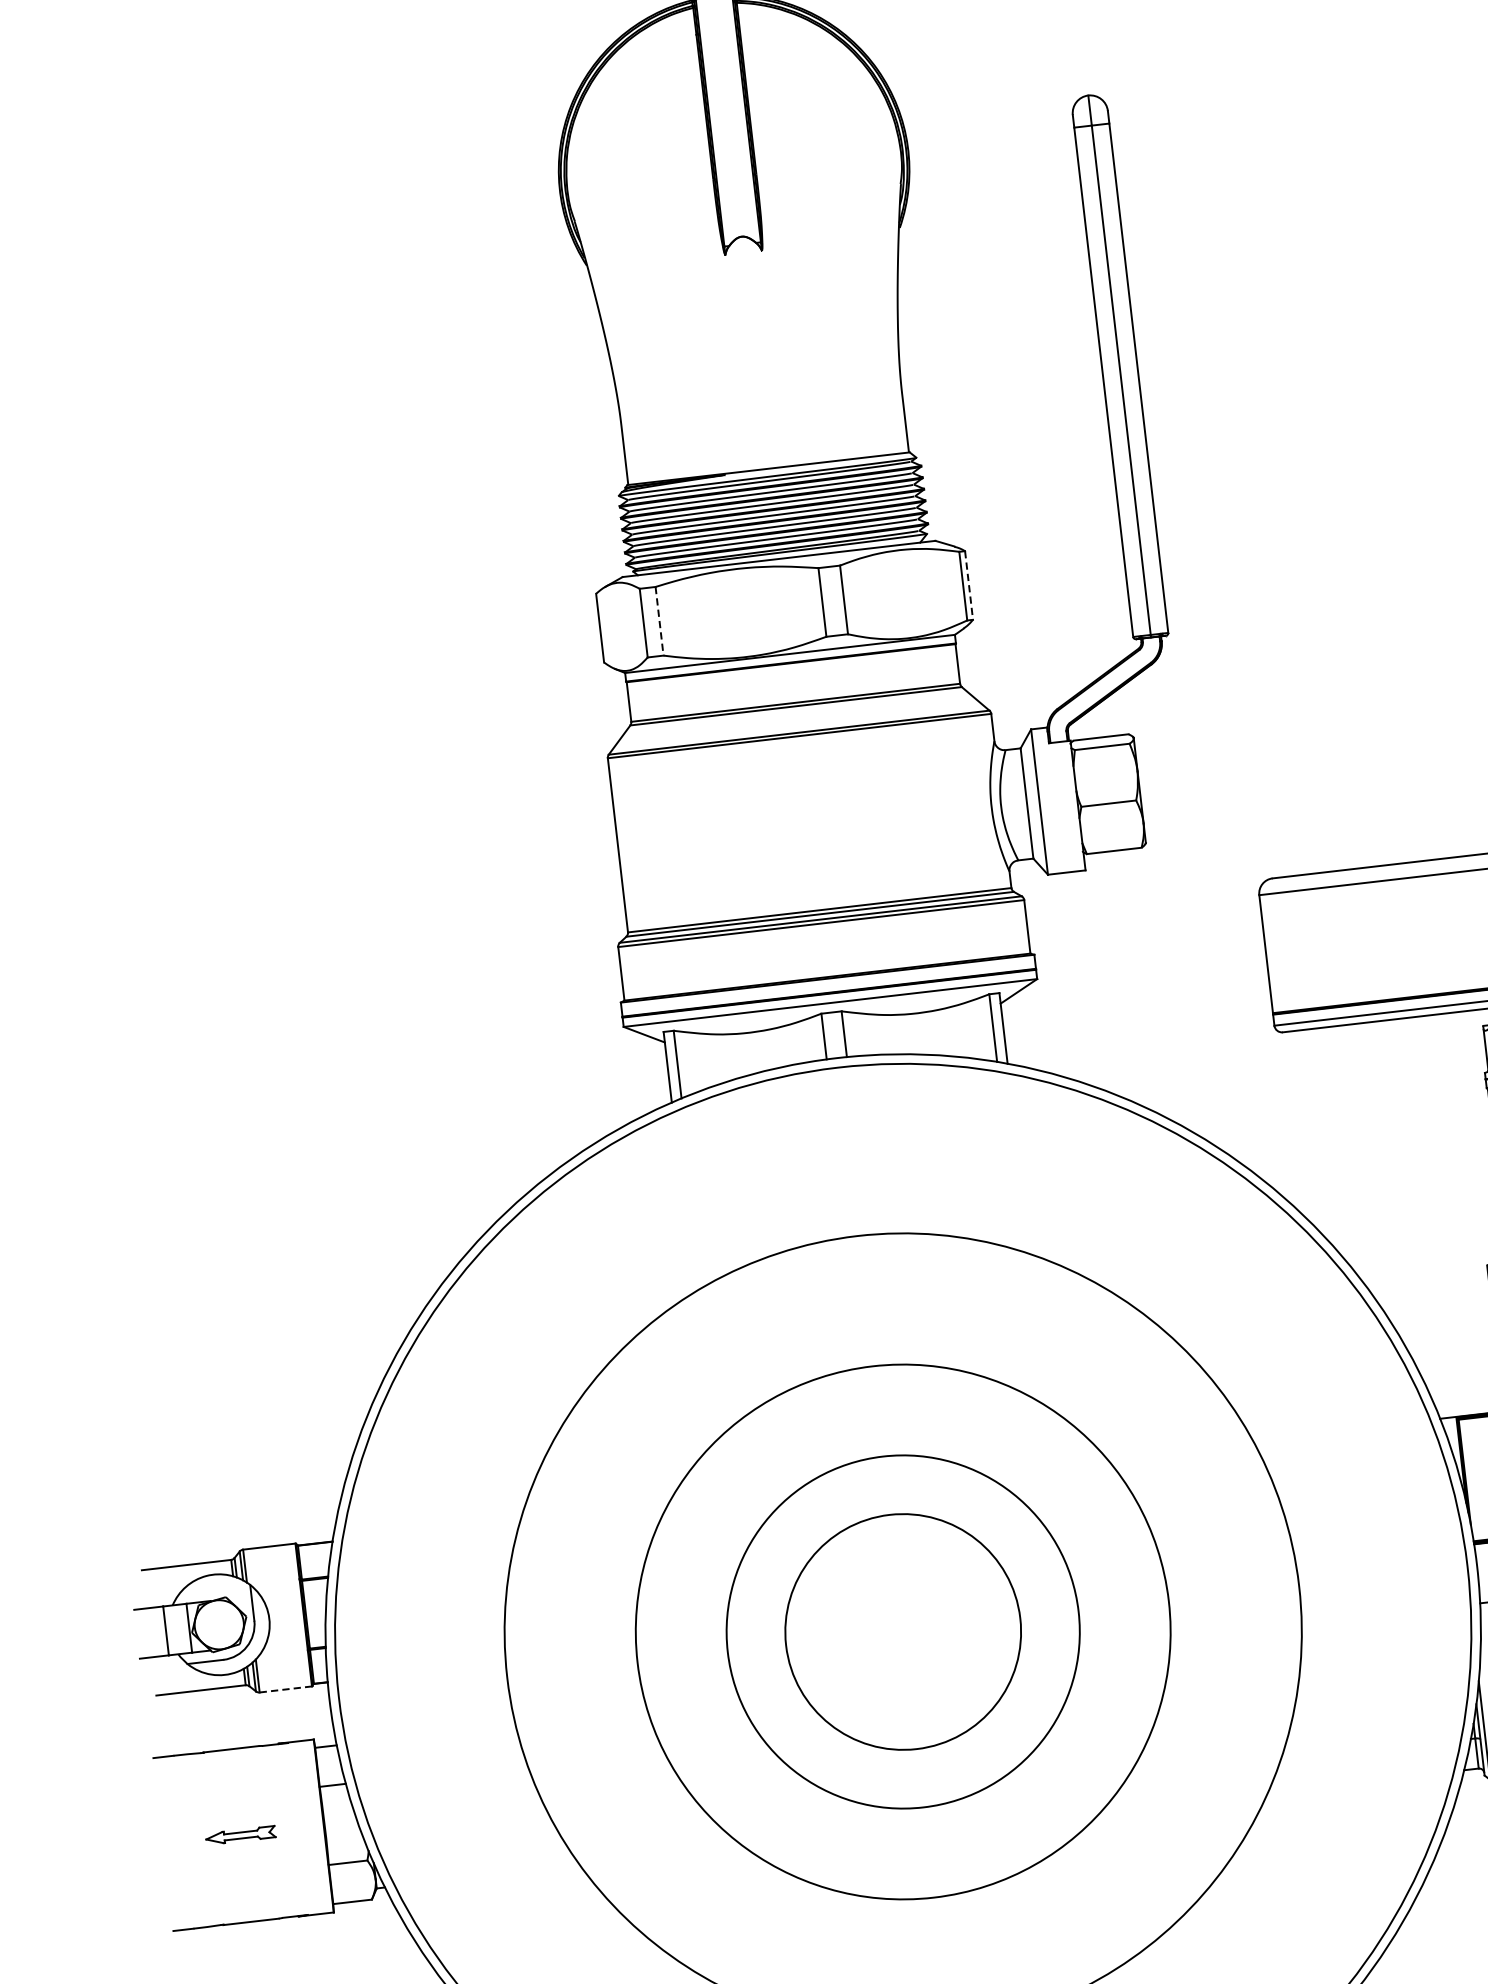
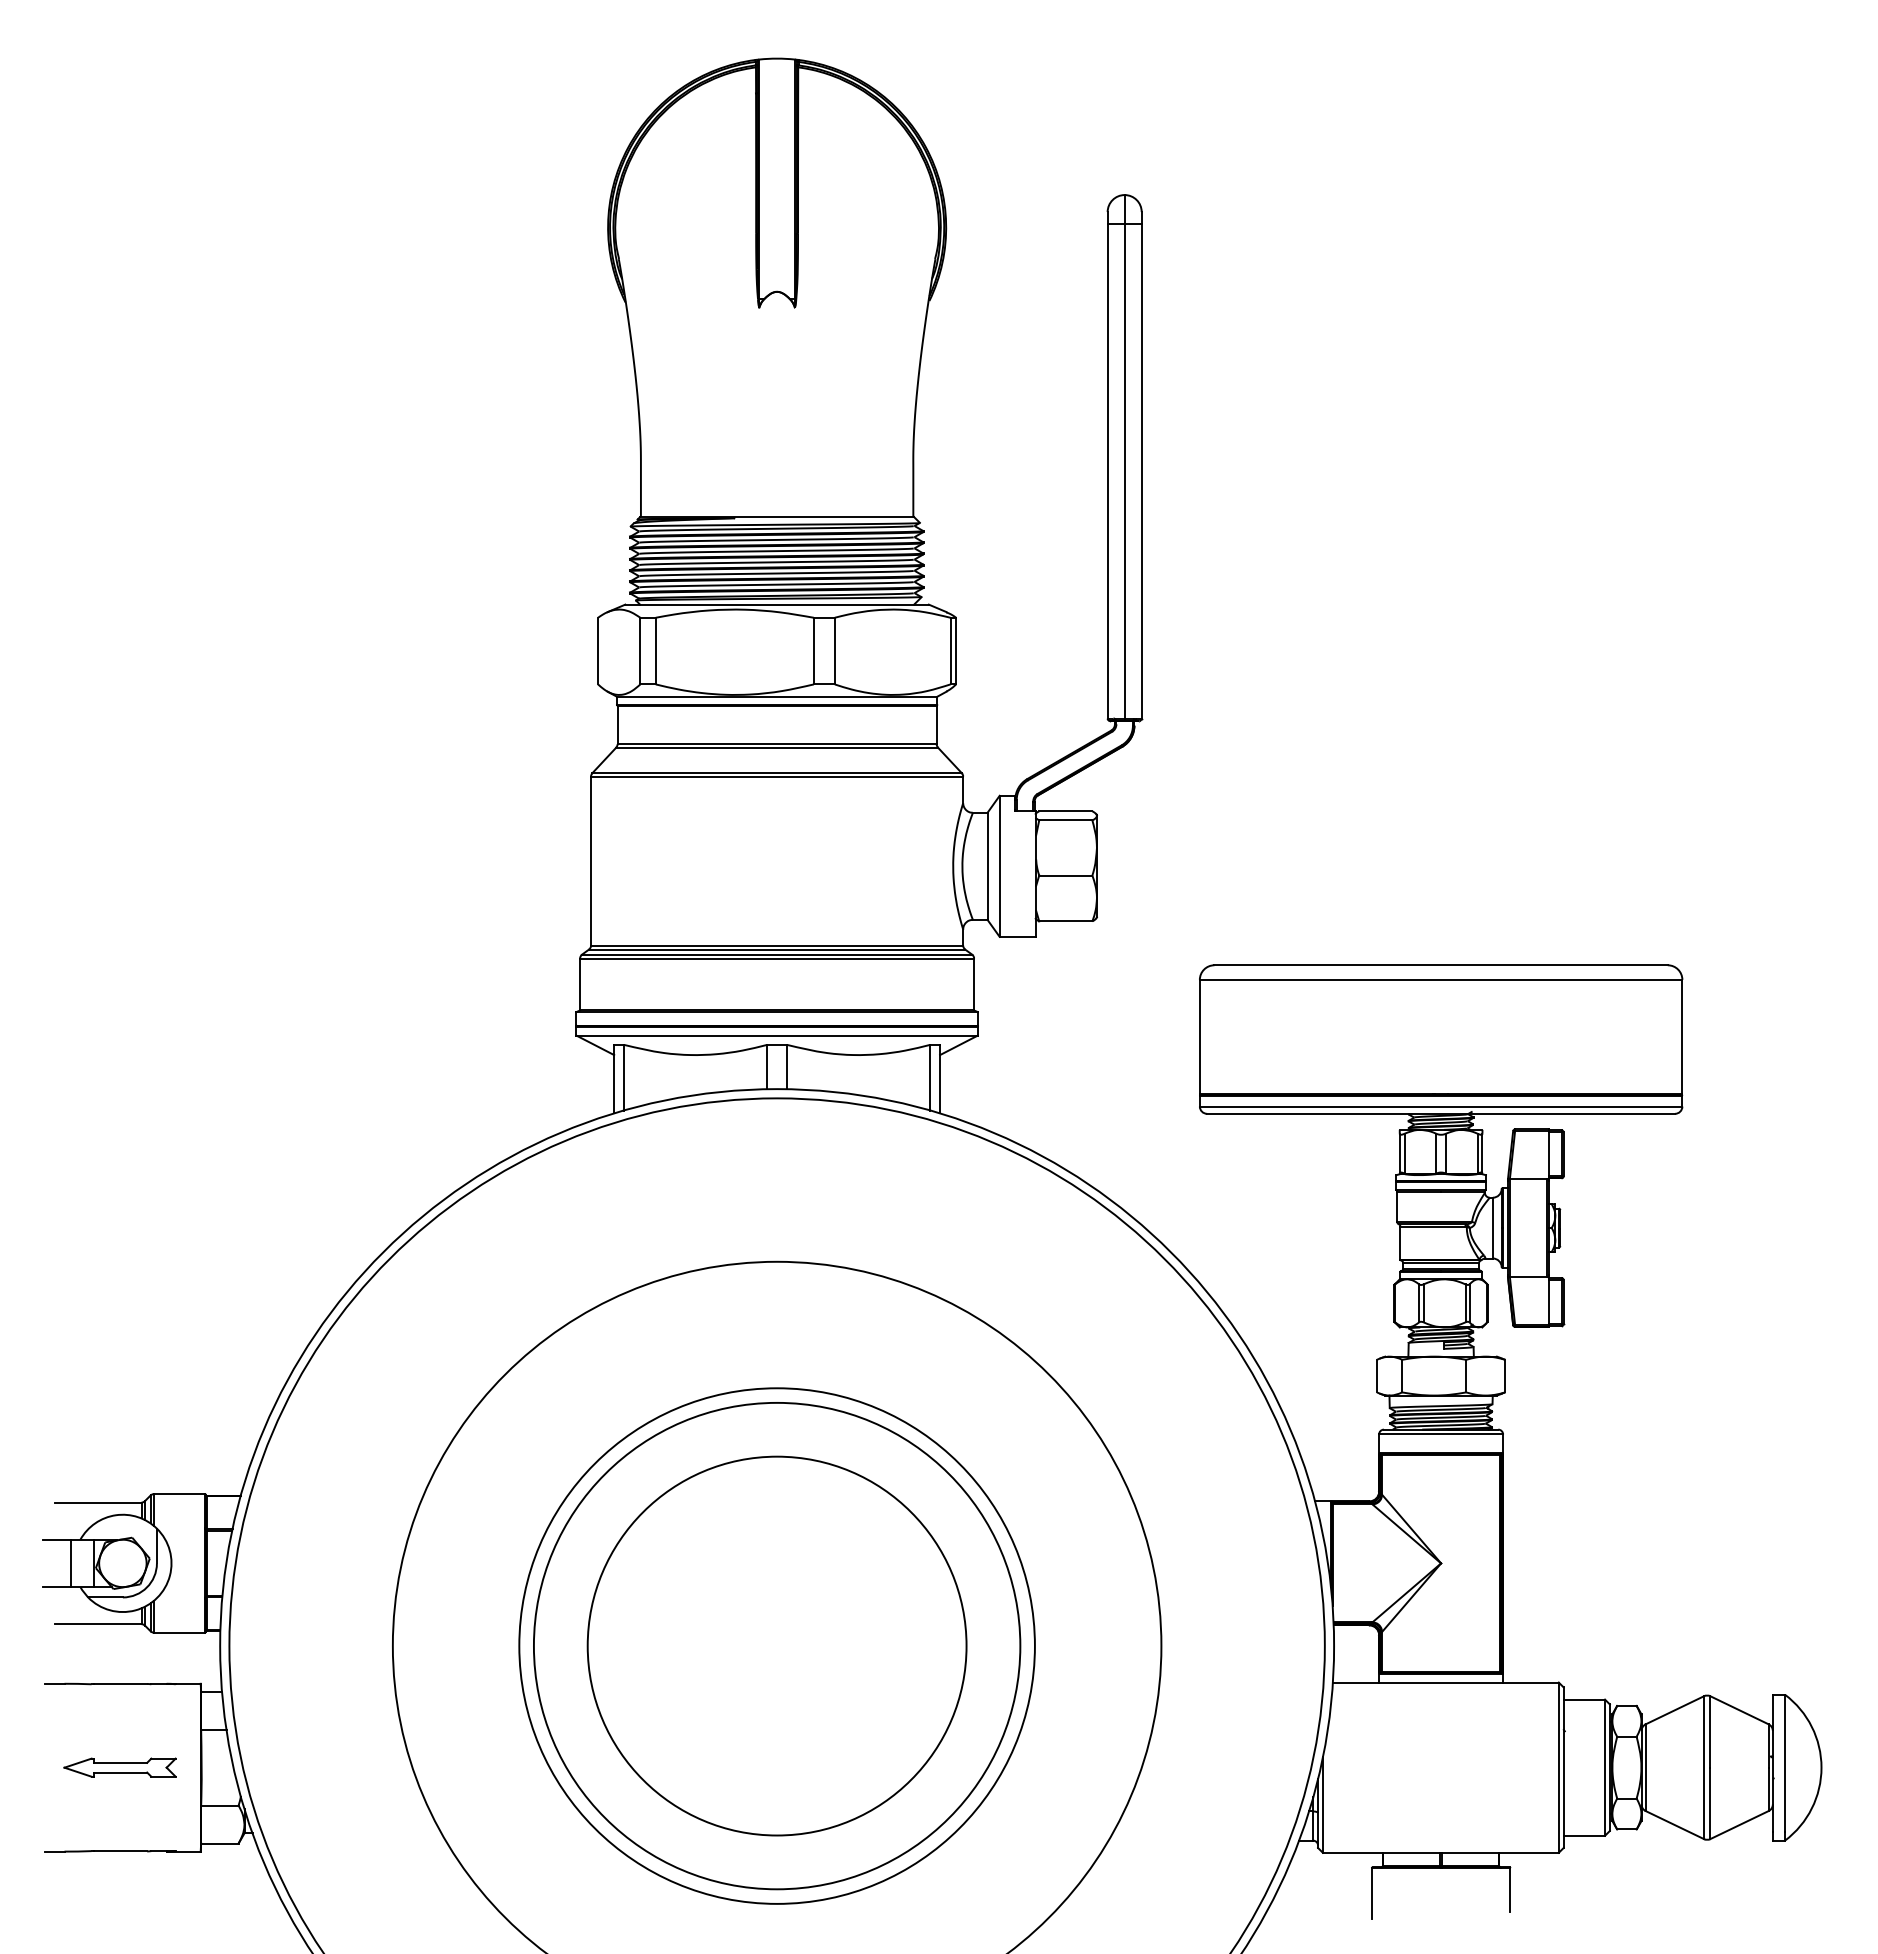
line: (969, 585) -> (956, 651), dashed -> solid
line: (659, 621) -> (655, 651), dashed -> solid
circle: (902, 1631) -> (776, 1645), size x1.43
circle: (902, 1631) -> (776, 1645), size x1.67
line: (285, 1689) -> (179, 1632), dashed -> solid
part: (240, 1835) -> (119, 1767), size x1.67

